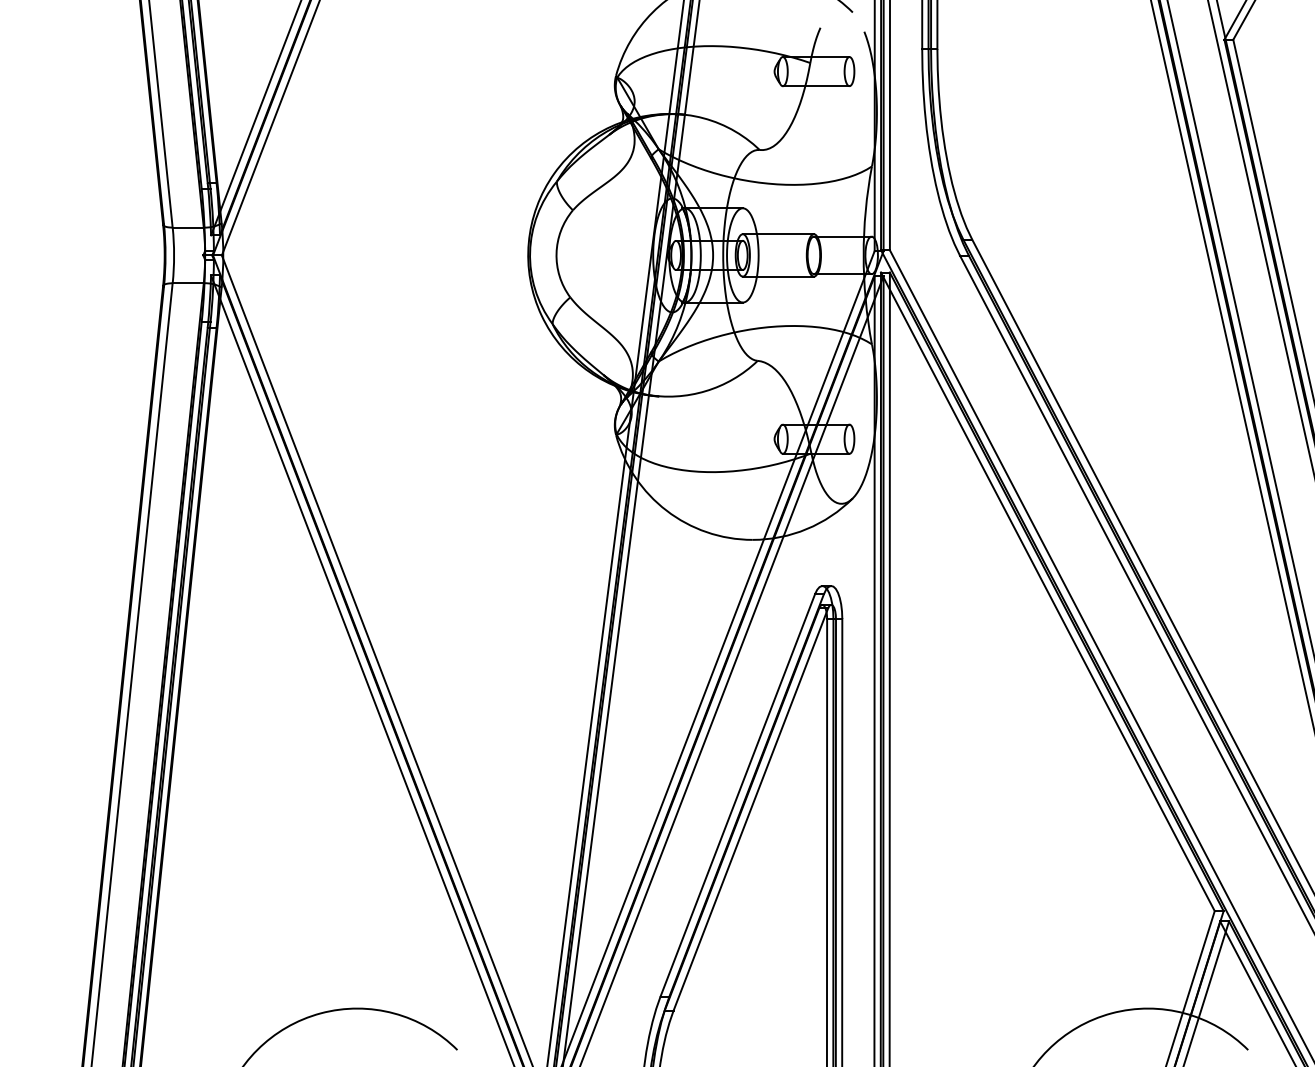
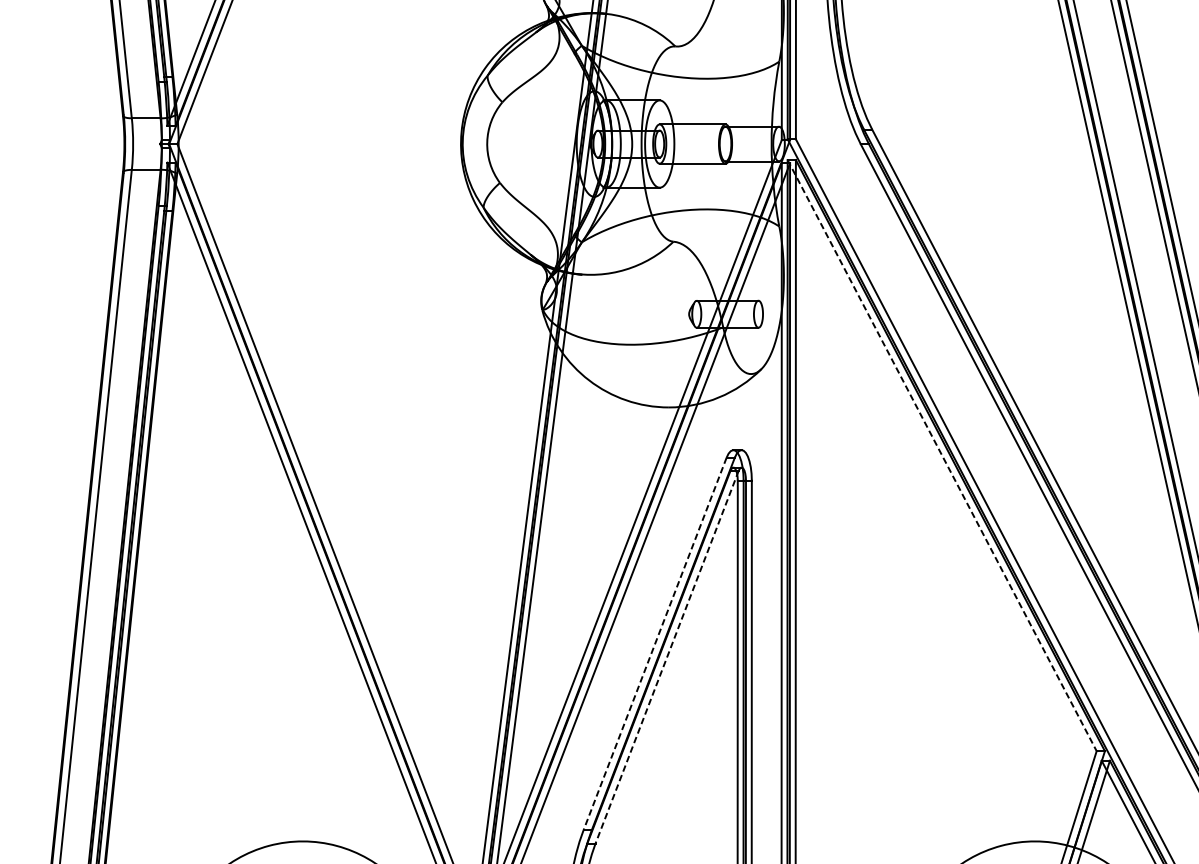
line: (1048, 592) -> (942, 456), solid -> dashed
line: (737, 795) -> (654, 644), solid -> dashed
line: (750, 809) -> (666, 657), solid -> dashed

